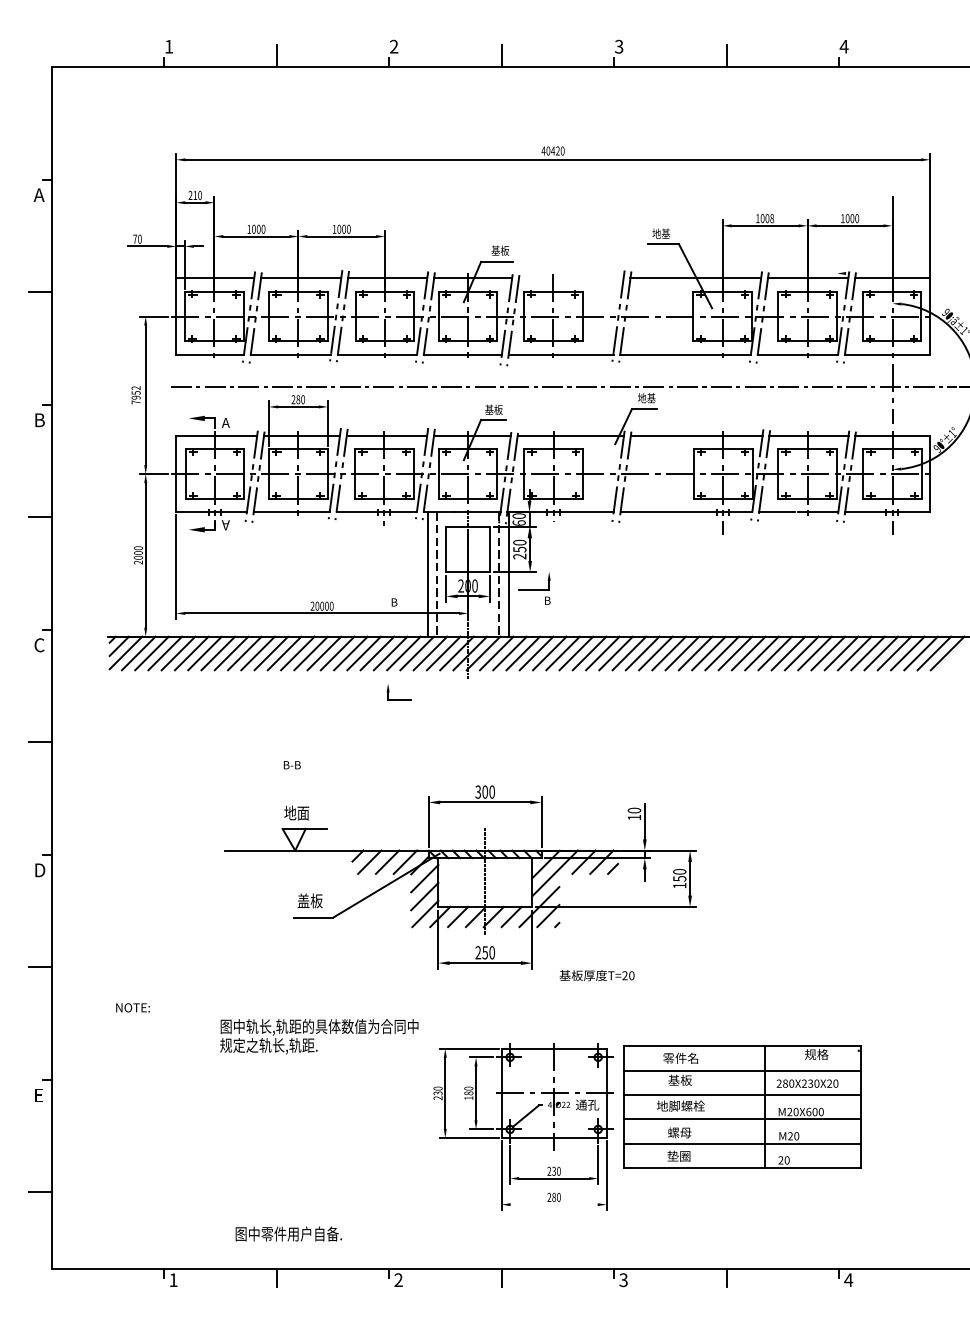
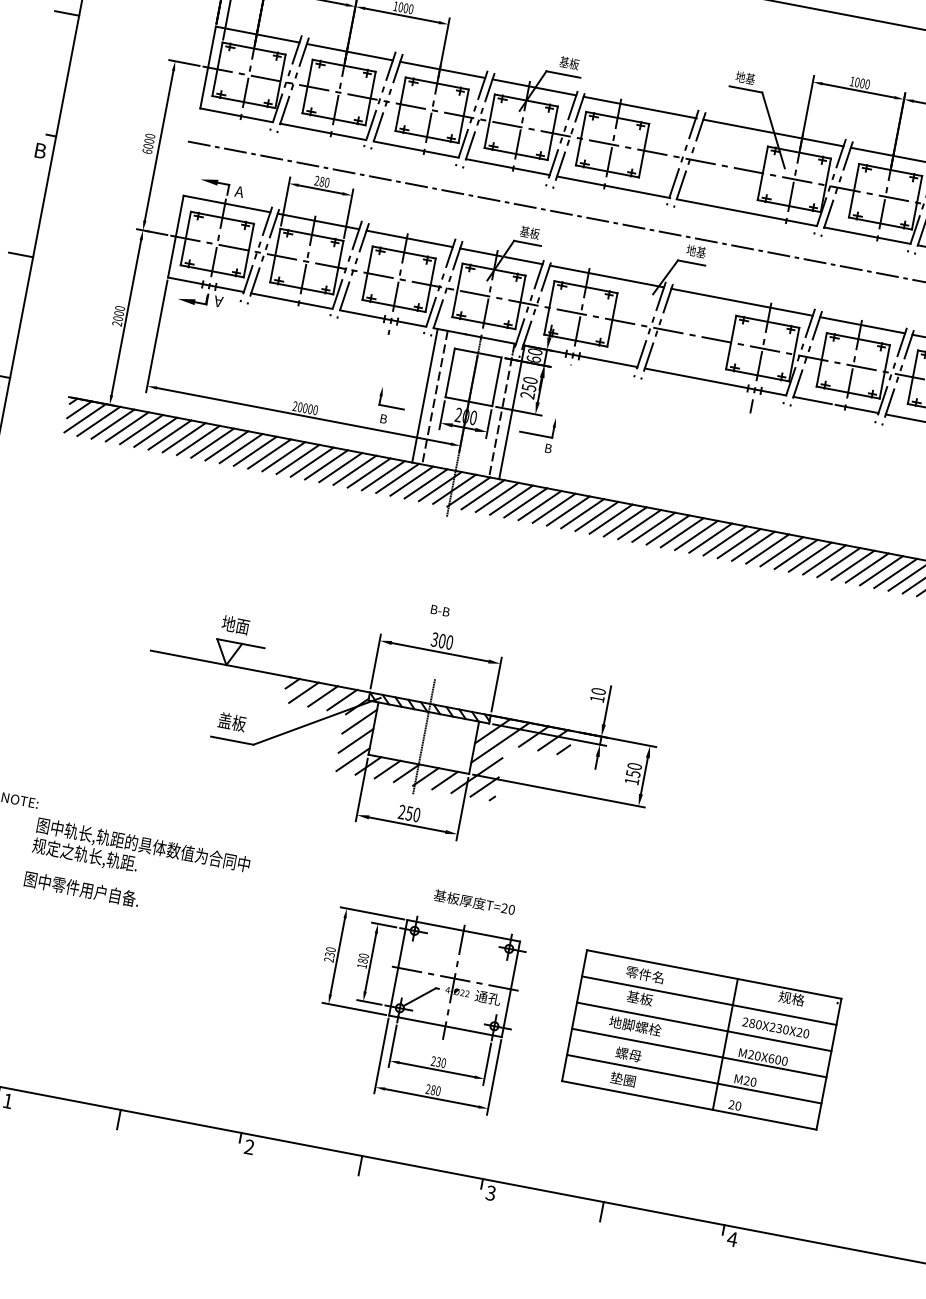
text: (772, 219) -> (867, 85), 1008 -> 1000
line: (571, 278) -> (640, 107), added
text: (135, 395) -> (148, 143), 7952 -> 6000
part: (398, 699) -> (390, 405), moved
text: (291, 765) -> (439, 611), moved
text: (596, 975) -> (473, 902), moved
text: (319, 1036) -> (141, 855), moved
part: (742, 1106) -> (701, 1039), moved
line: (553, 1204) -> (431, 1097), added
text: (288, 1233) -> (81, 888), moved

